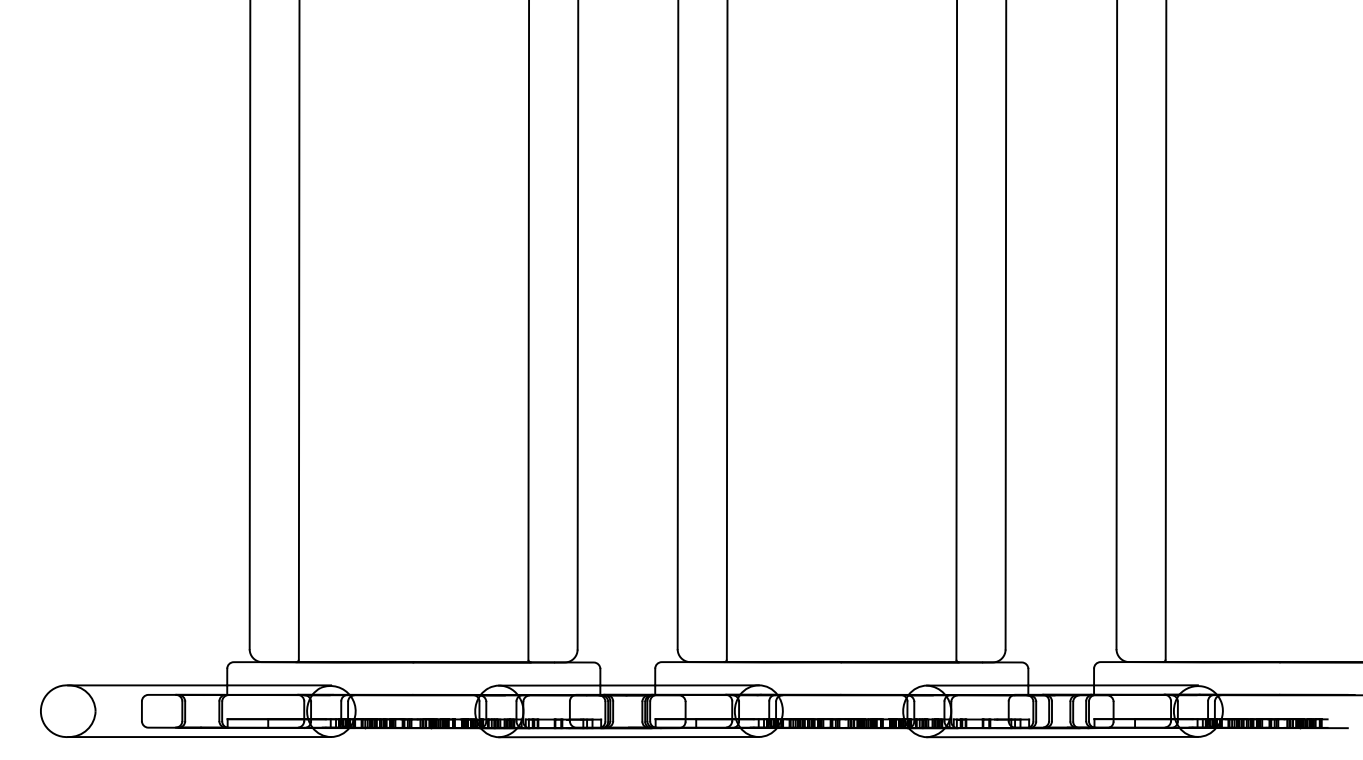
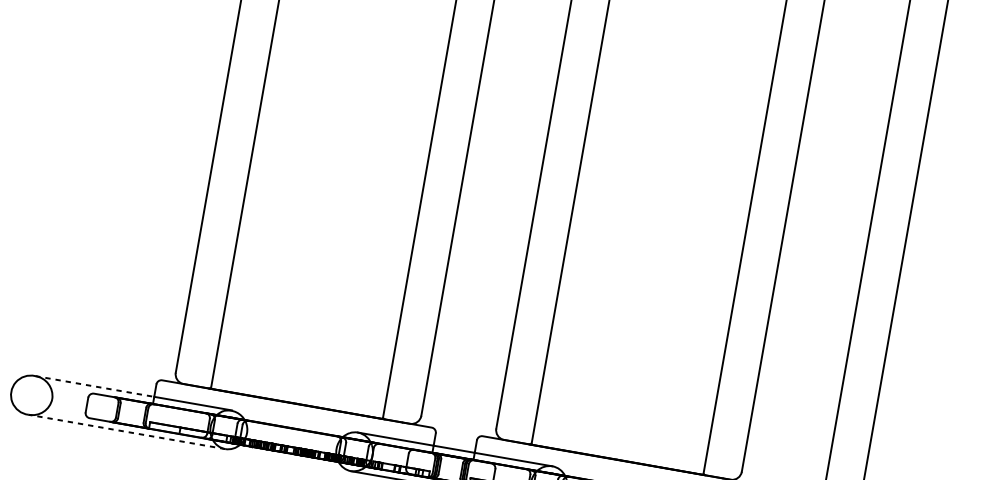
line: (148, 685) -> (95, 386), solid -> dashed
line: (199, 737) -> (126, 432), solid -> dashed

